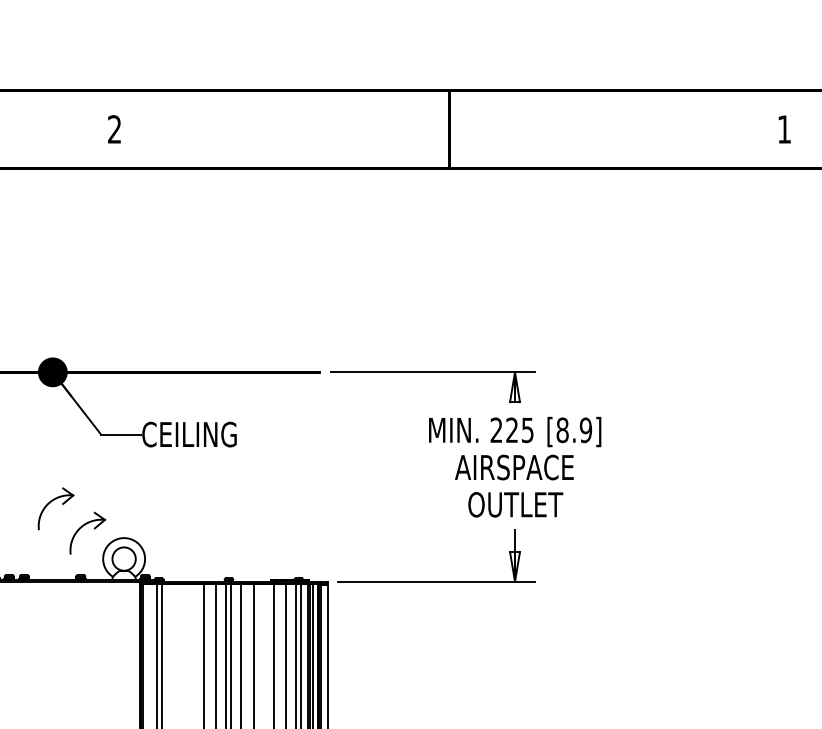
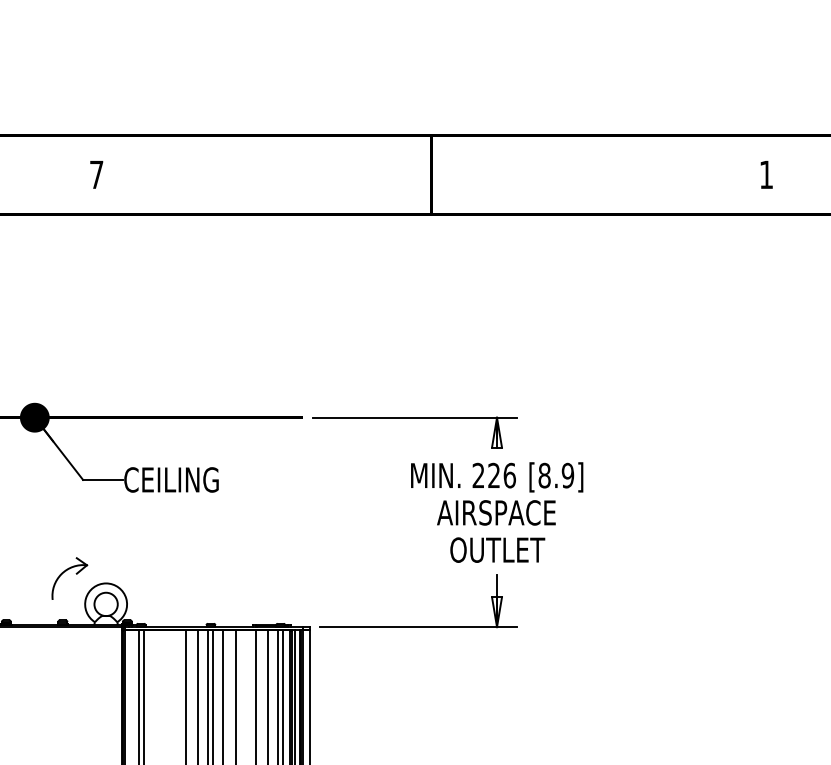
text: (114, 129) -> (96, 174), 2 -> 7
text: (527, 430) -> (509, 475), 225 -> 226
part: (50, 503) -> (32, 548), removed

